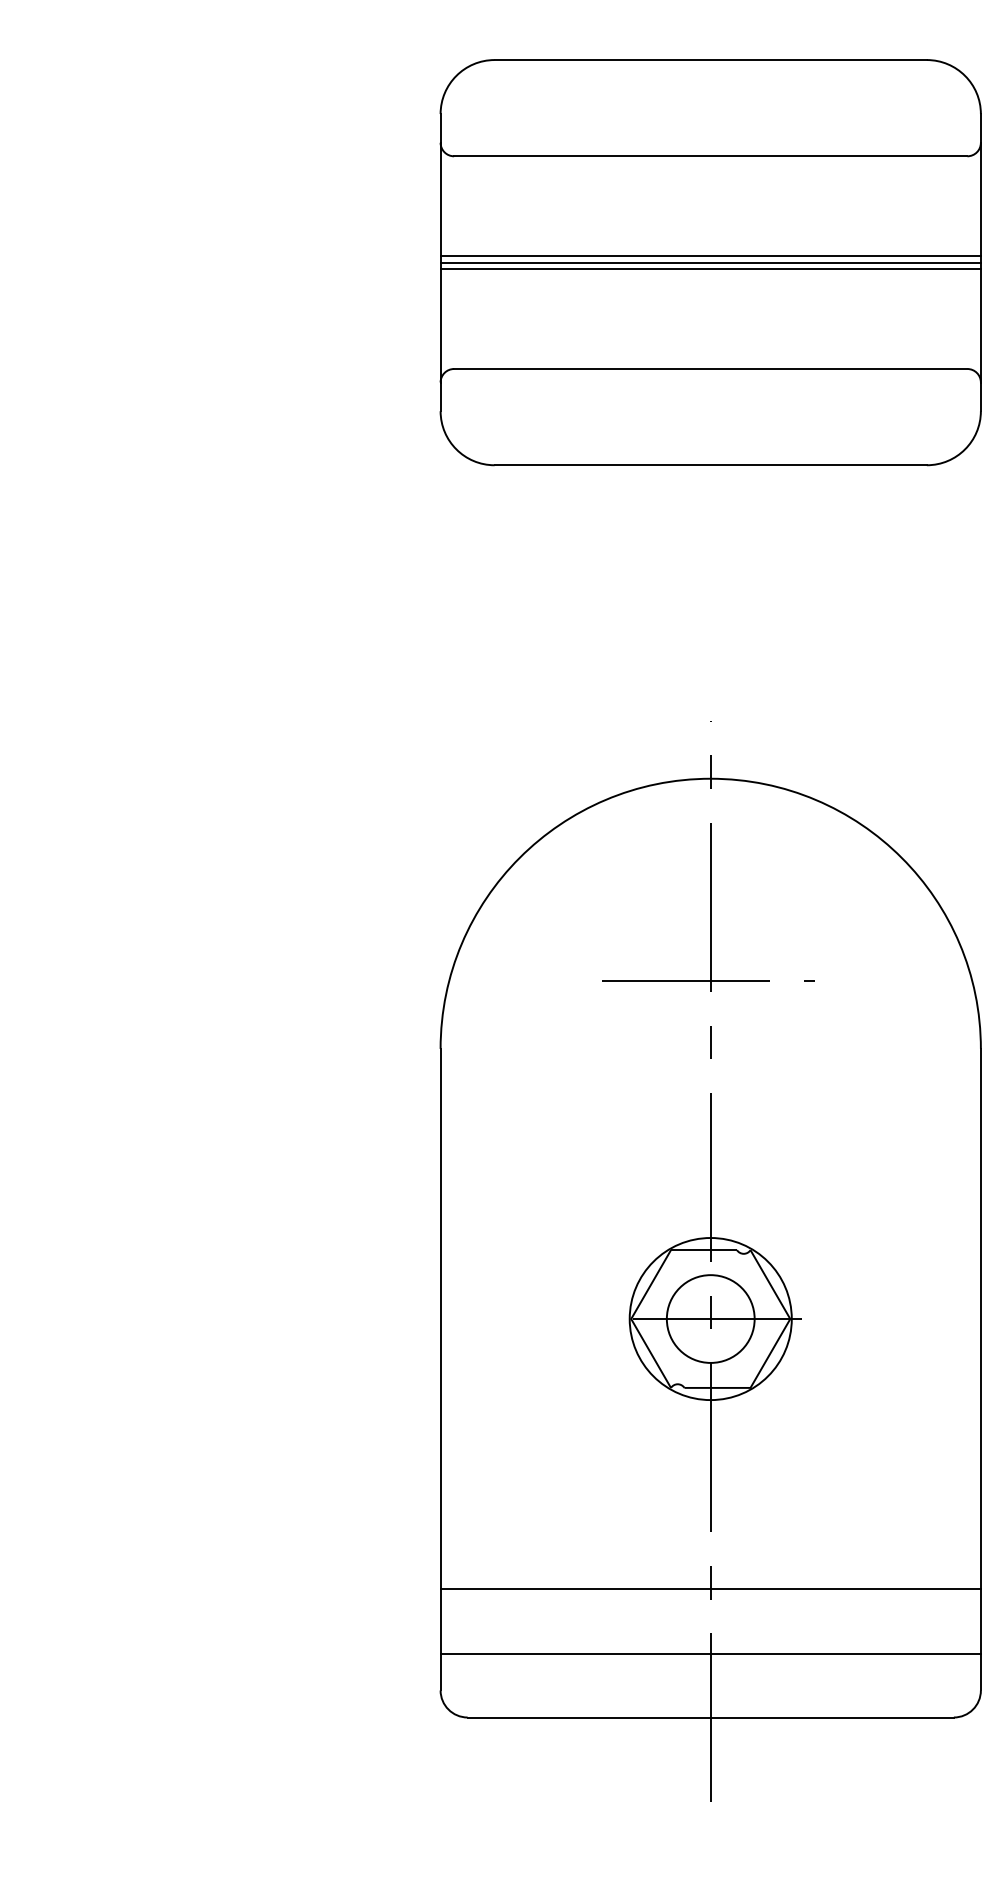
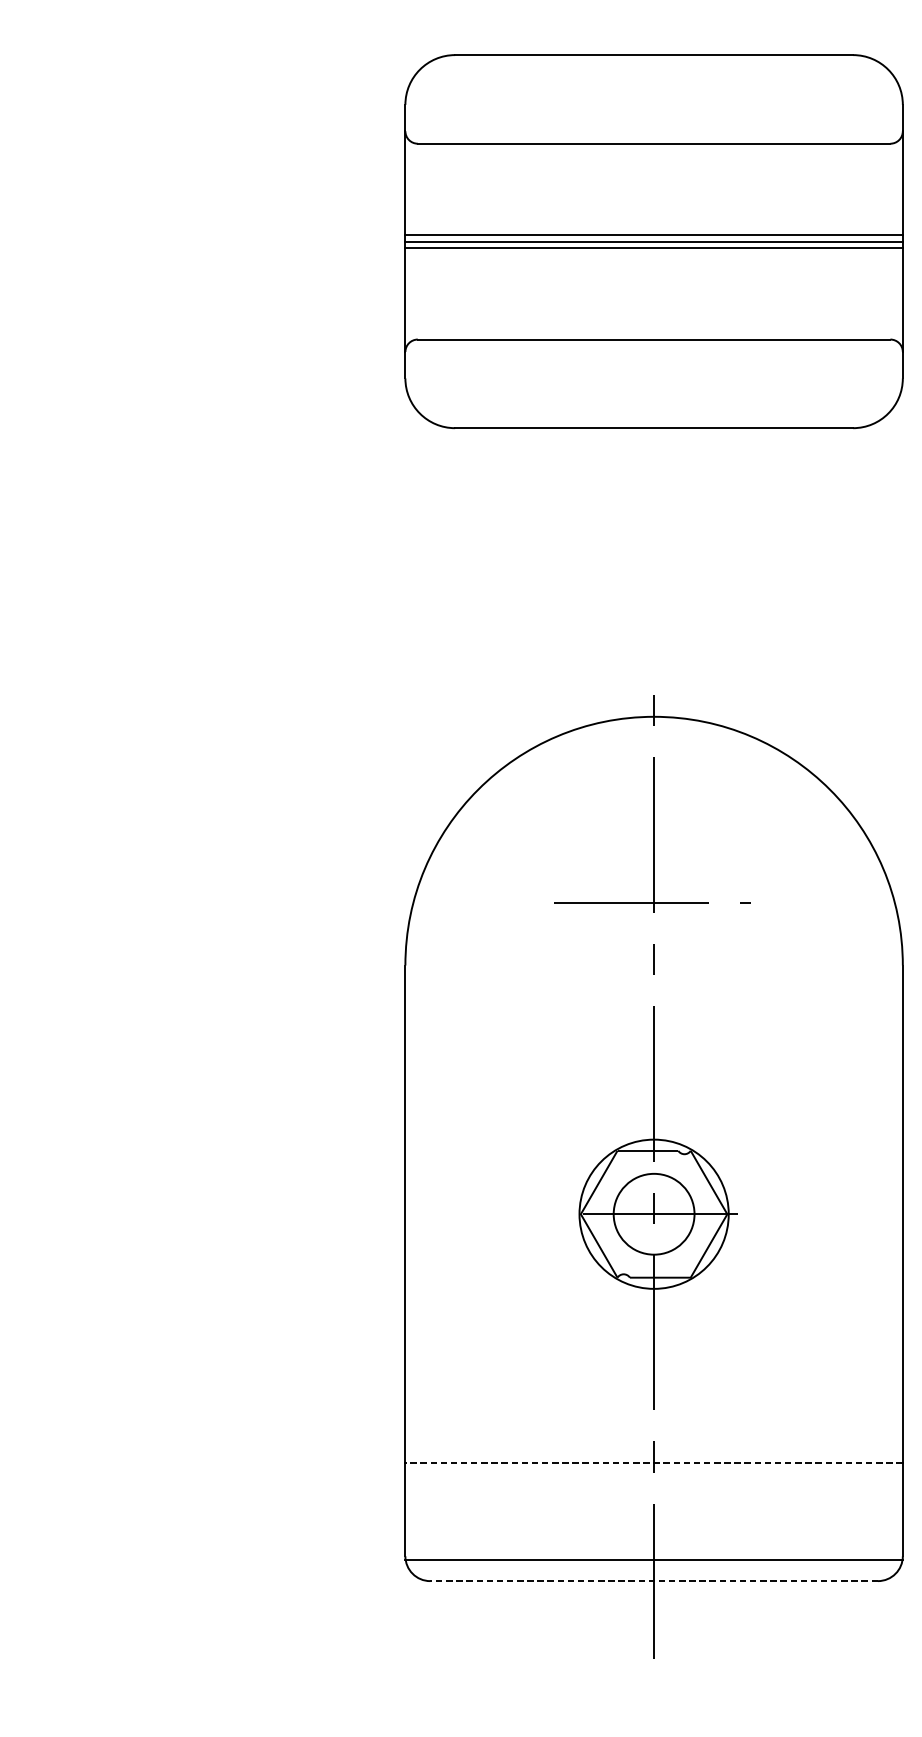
line: (710, 1589) -> (653, 1463), solid -> dashed
line: (710, 1654) -> (653, 1559), moved
line: (710, 1717) -> (653, 1581), solid -> dashed

